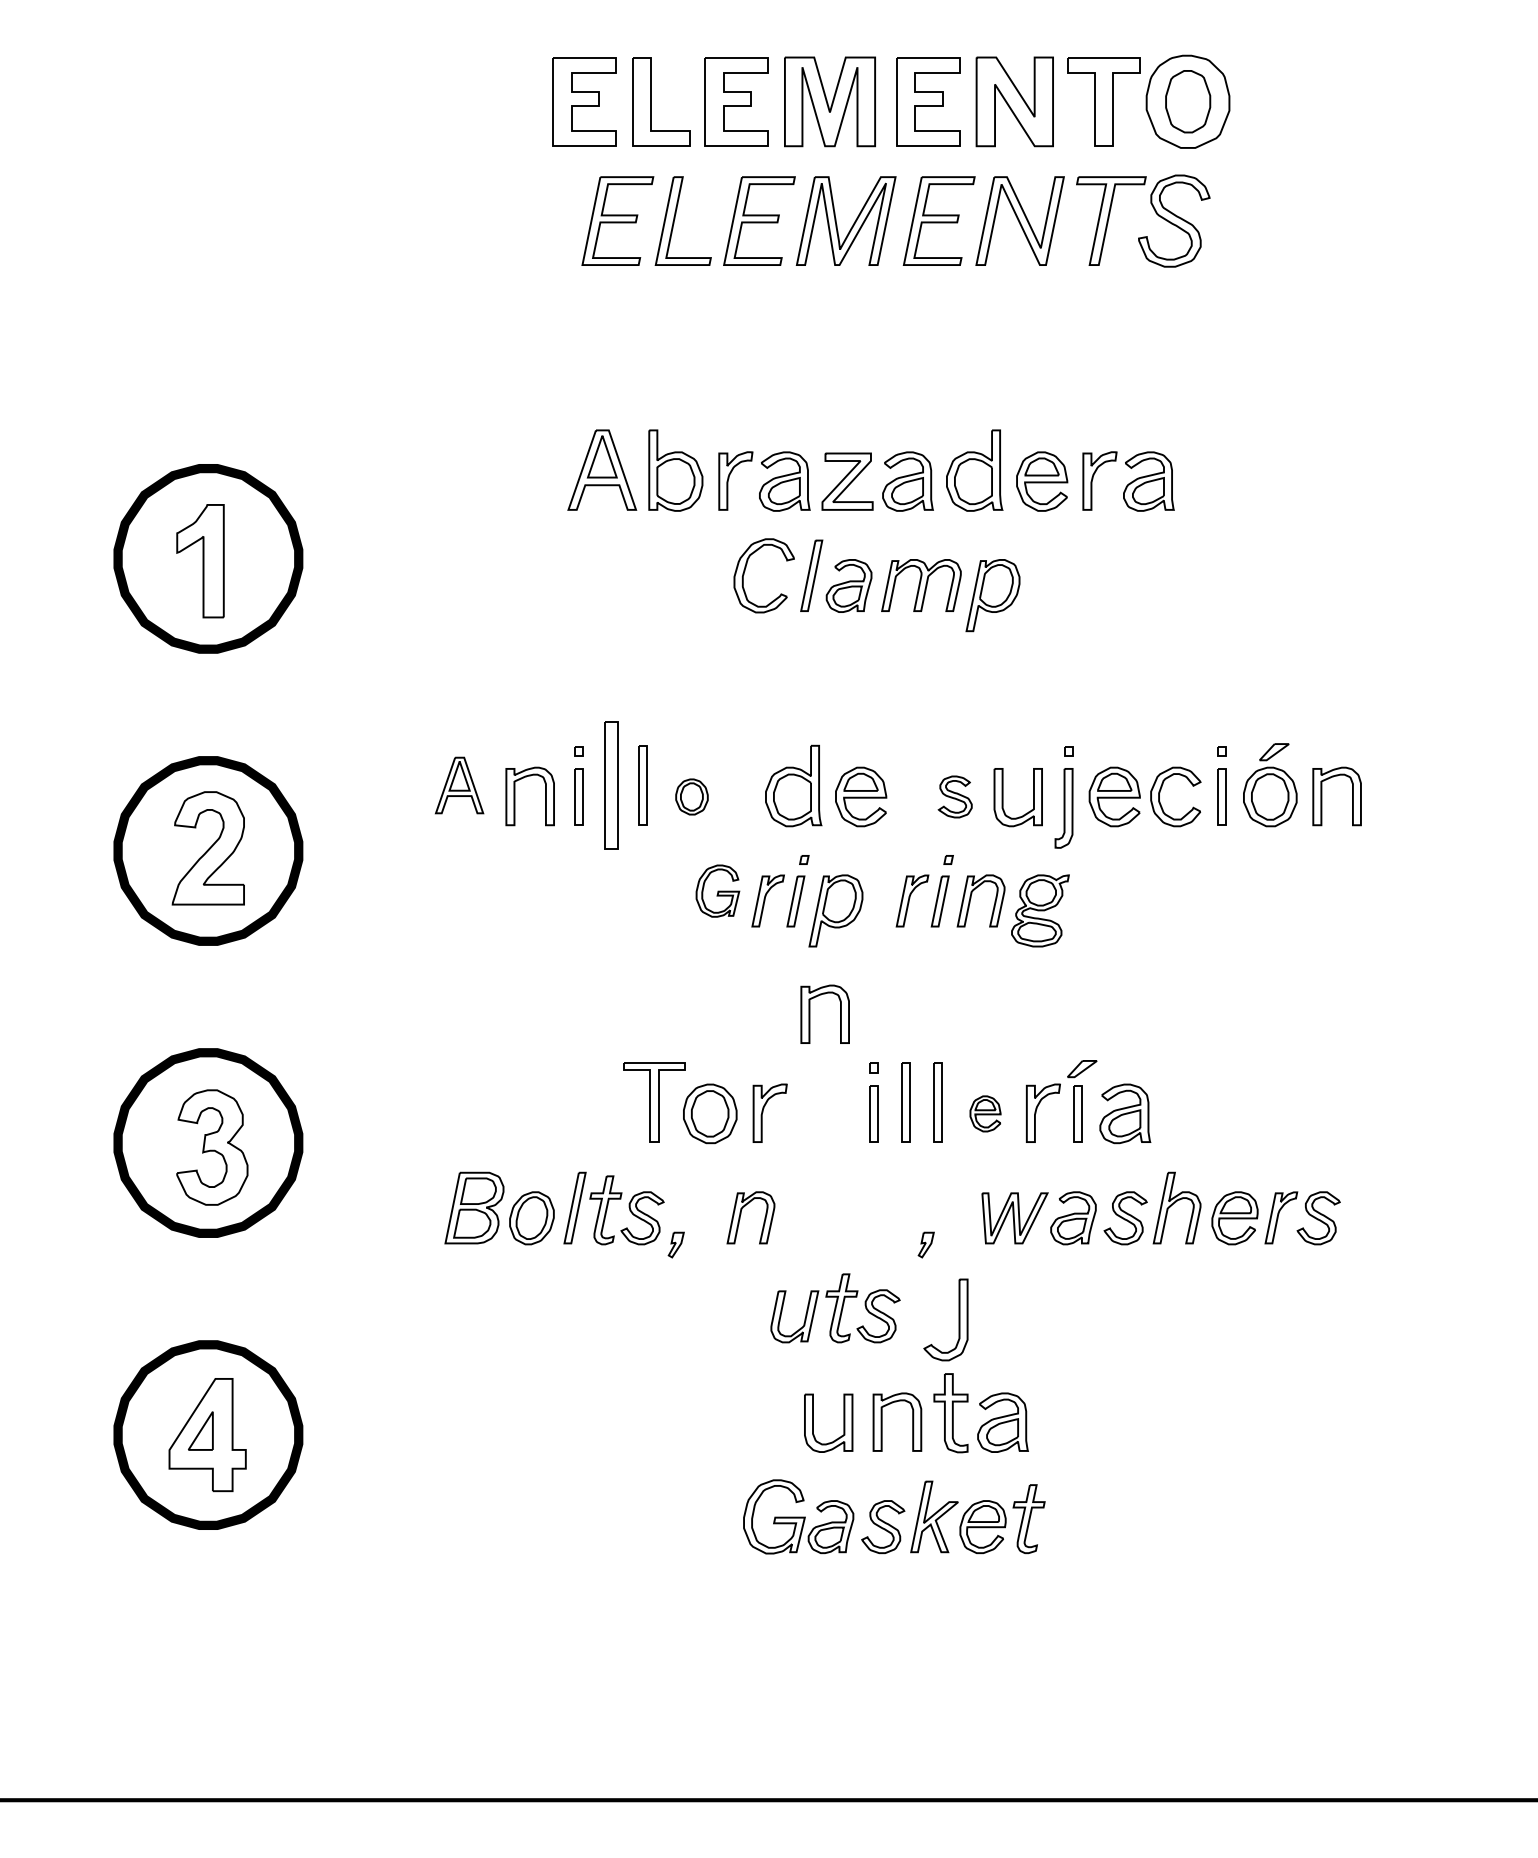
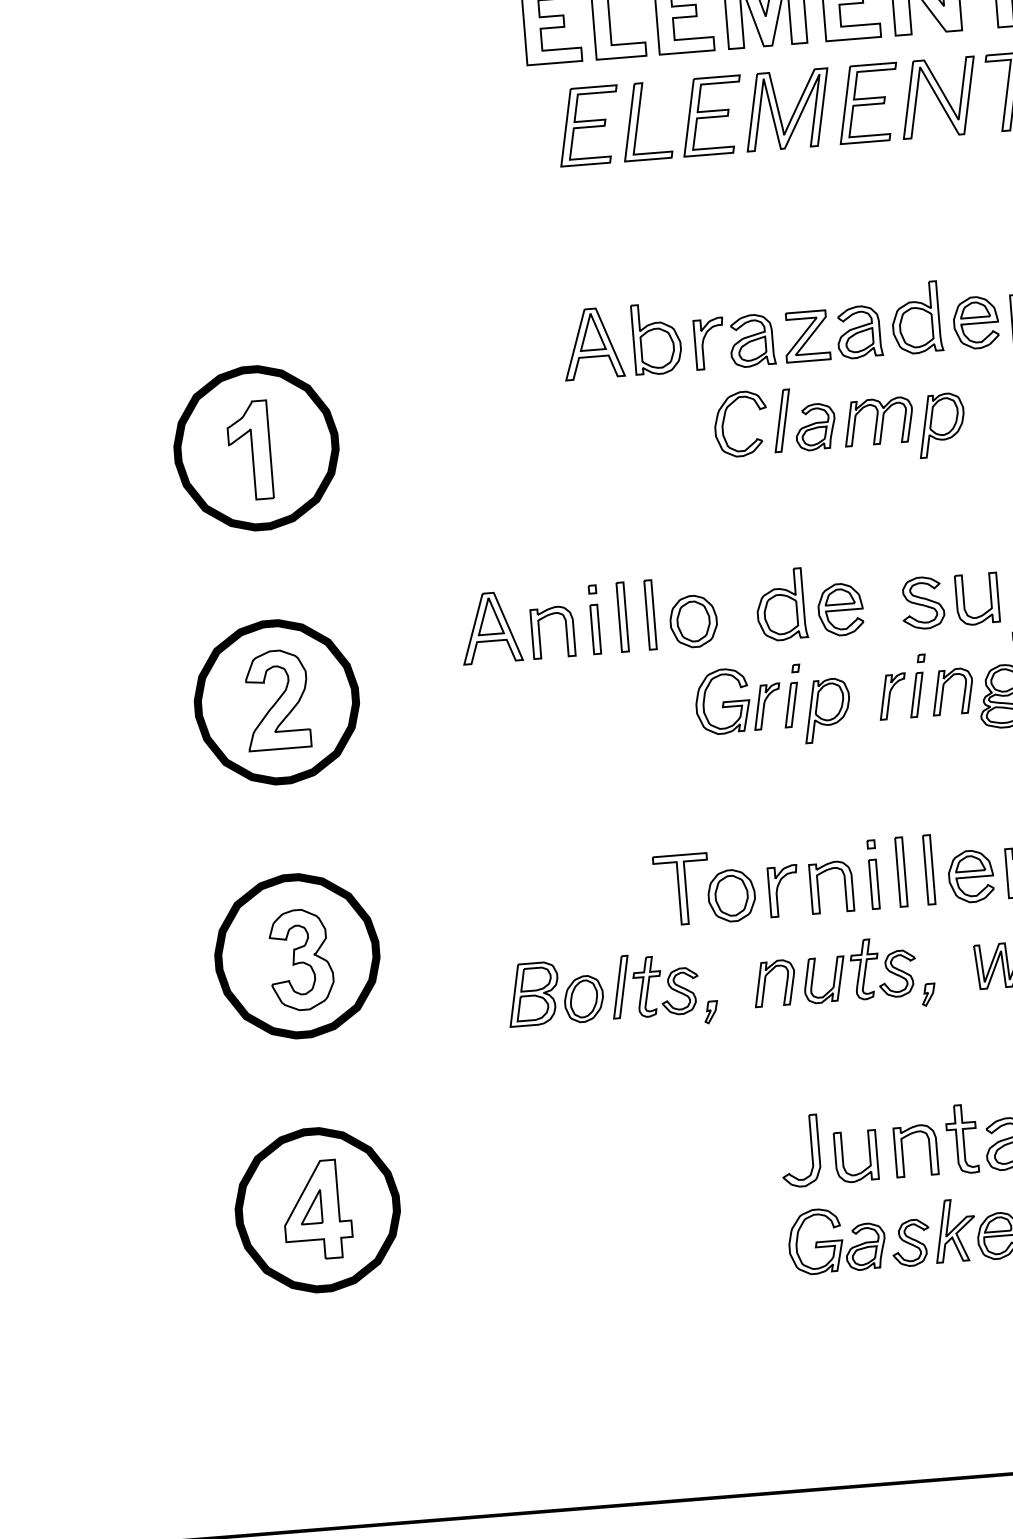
part: (459, 785) -> (490, 627), size x1.43
part: (610, 785) -> (622, 617), size x0.62
part: (691, 796) -> (693, 621), size x1.67
part: (954, 796) -> (921, 602), size x1.43
part: (717, 890) -> (722, 701), size x1.43
part: (810, 1013) -> (818, 887), moved
part: (985, 1113) -> (971, 876), size x1.67
part: (835, 1308) -> (859, 970), moved
part: (958, 1319) -> (811, 1149), moved

